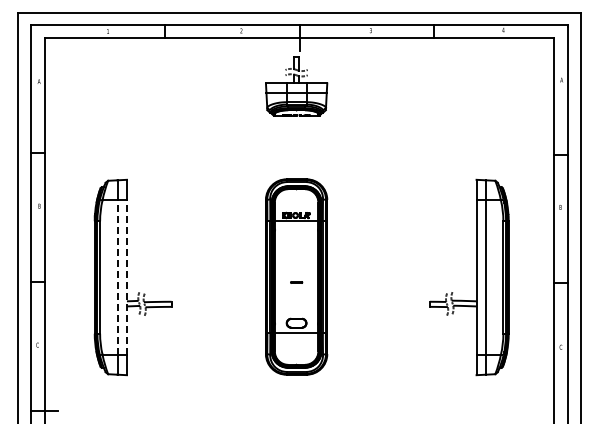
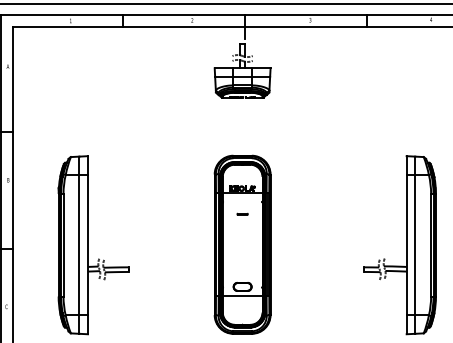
line: (117, 277) -> (79, 245), dashed -> solid
line: (126, 277) -> (87, 245), dashed -> solid
line: (296, 282) -> (242, 214), moved

